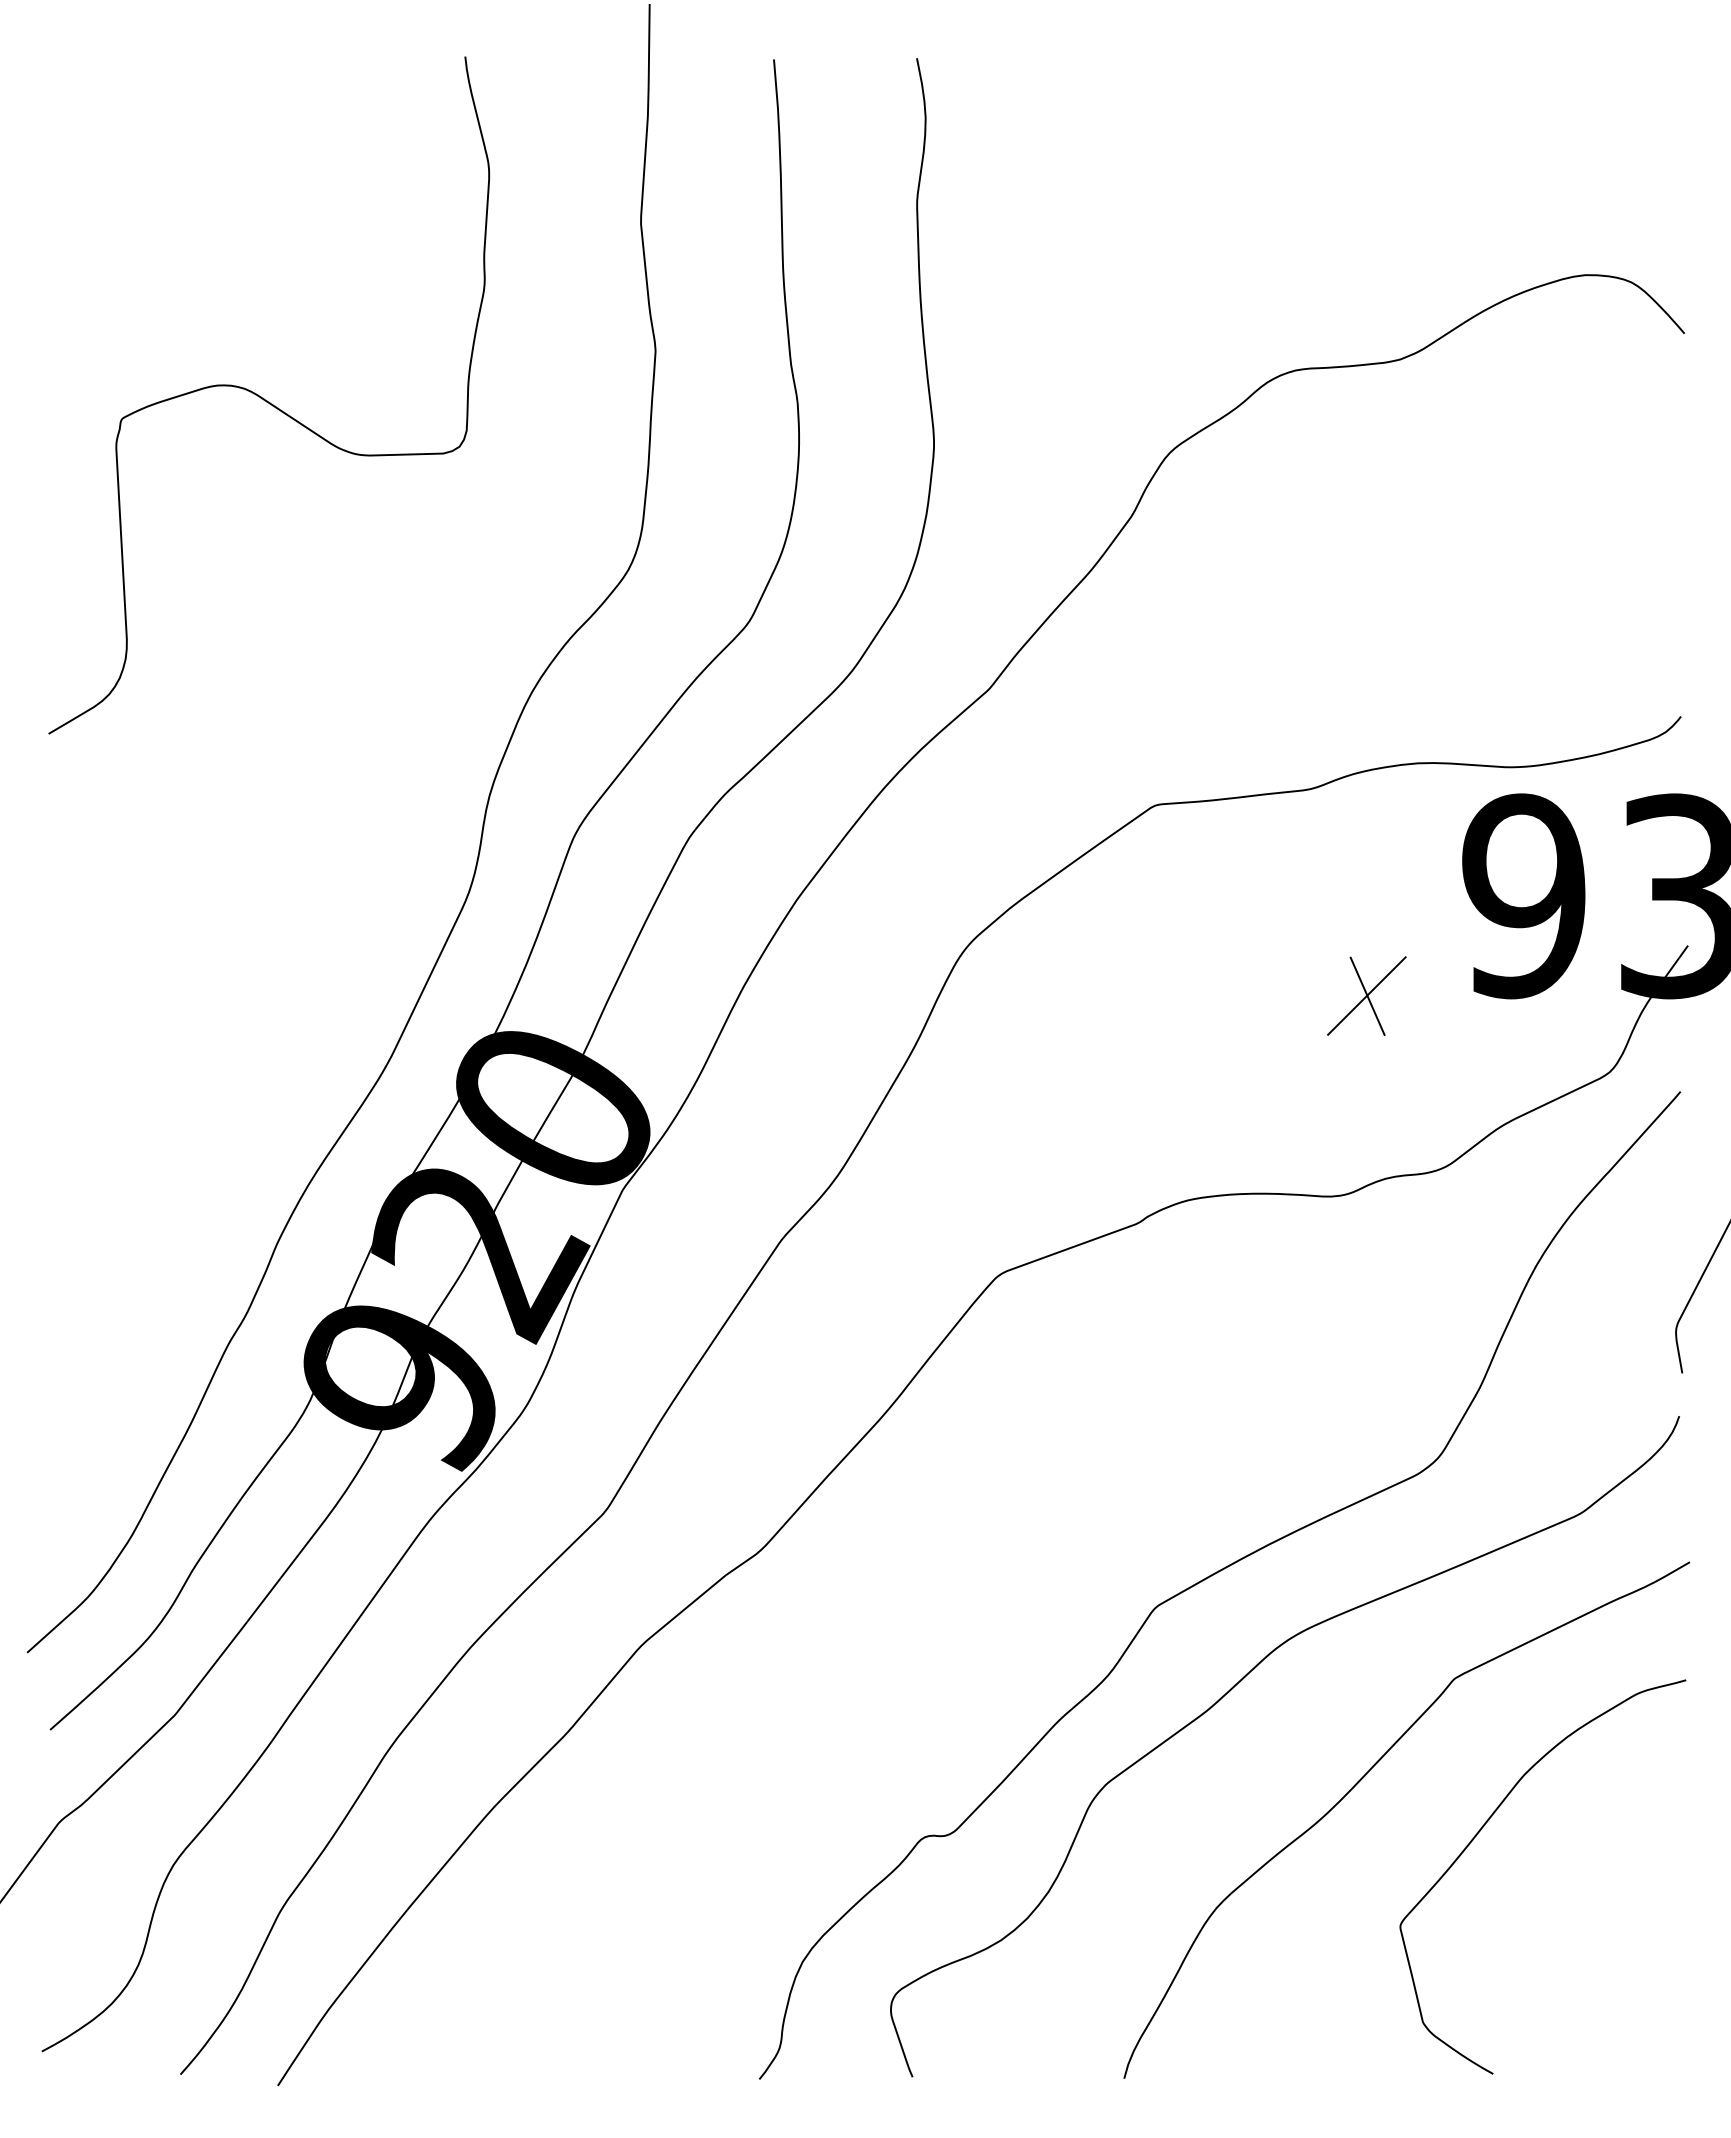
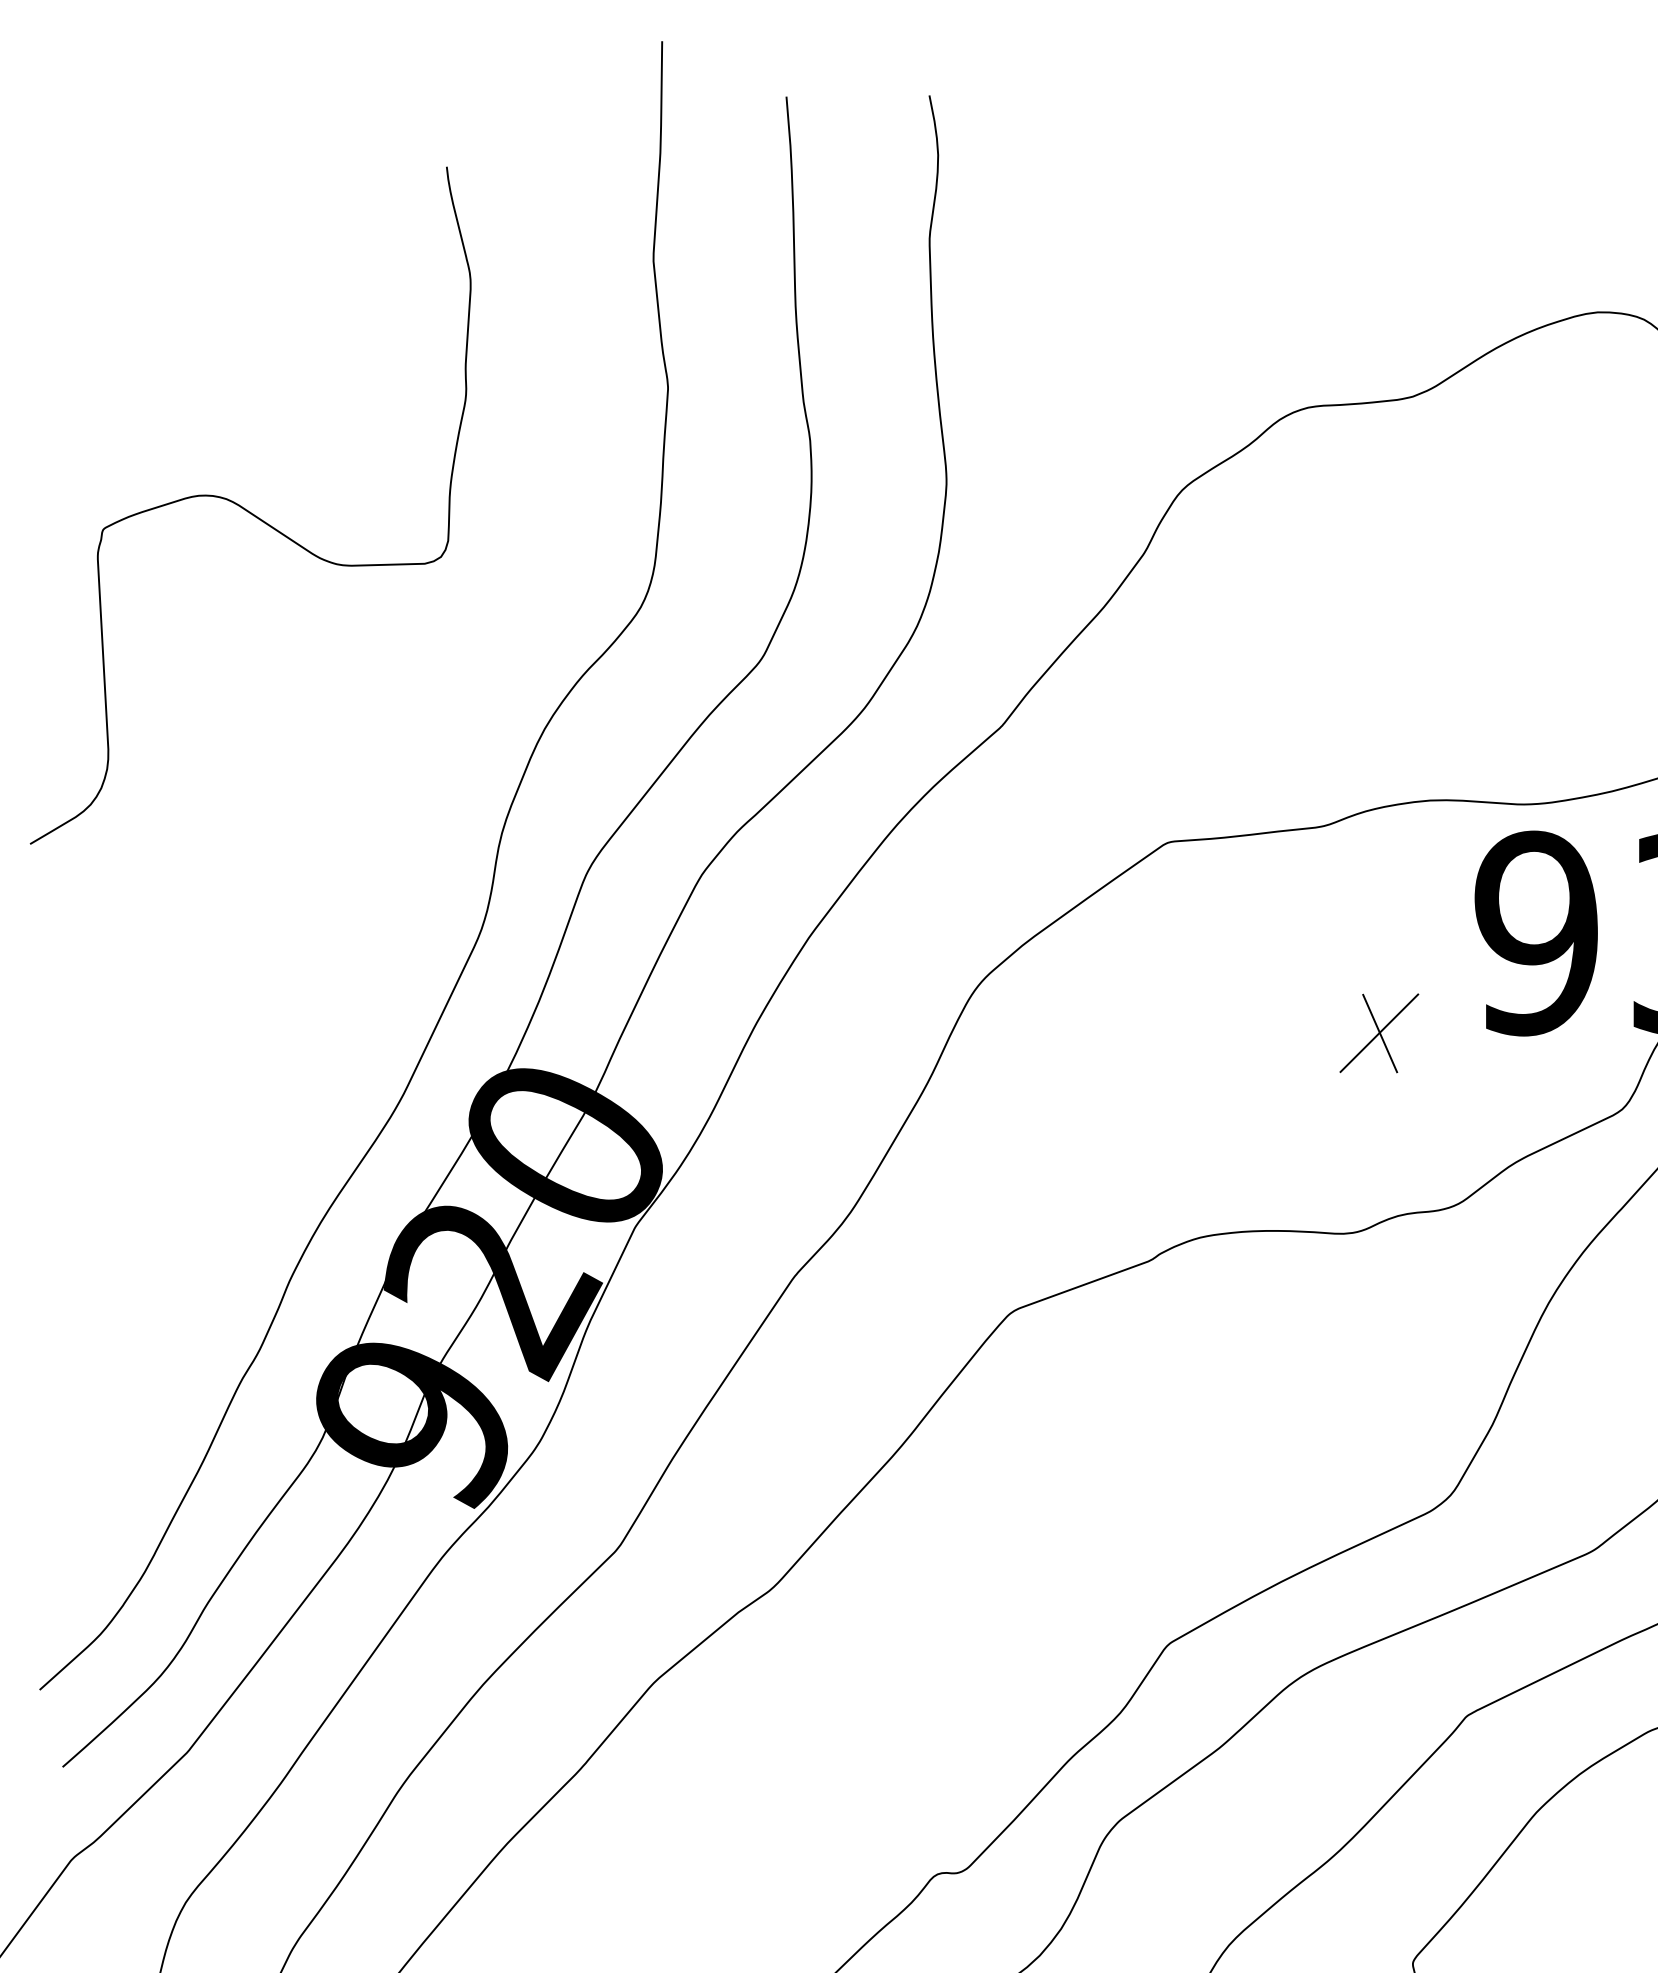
curve: (264, 398) -> (246, 508), moved

